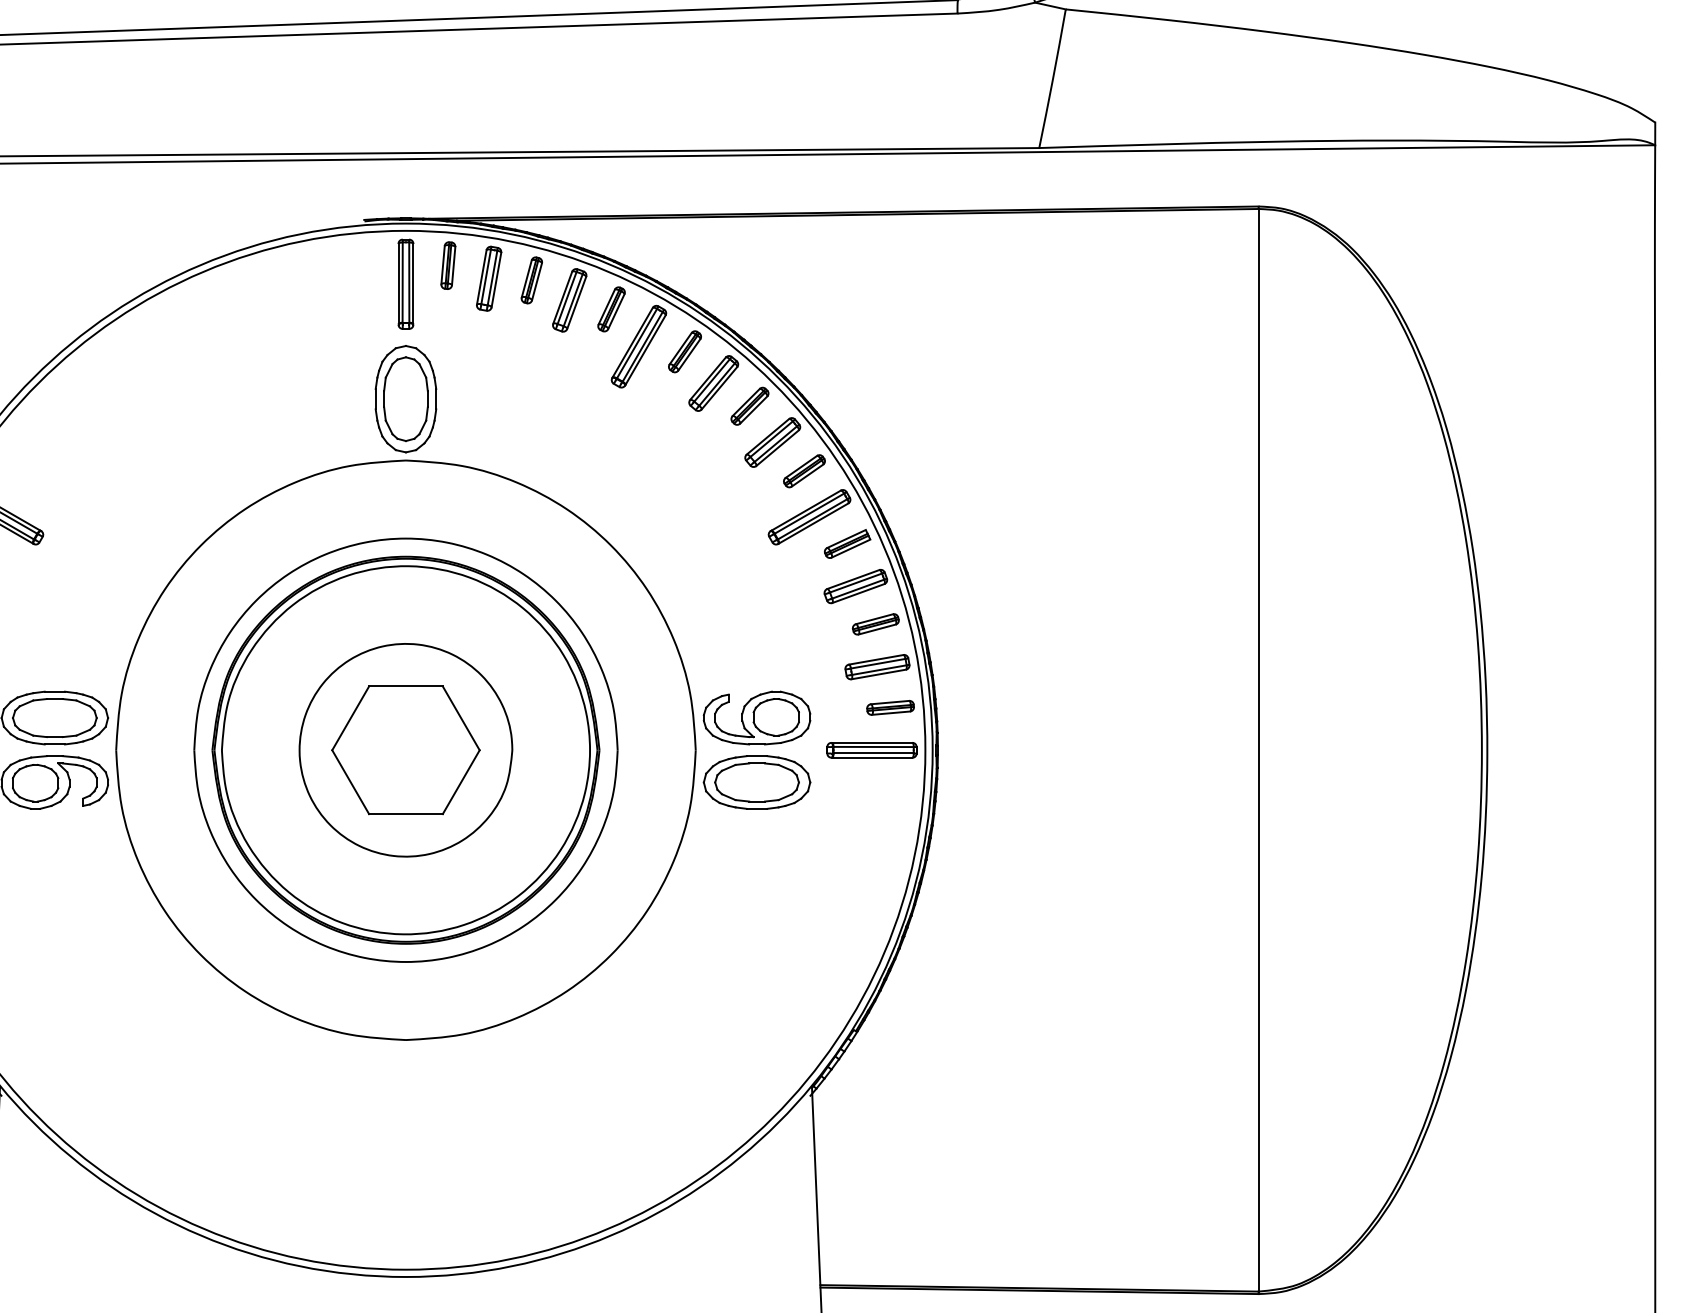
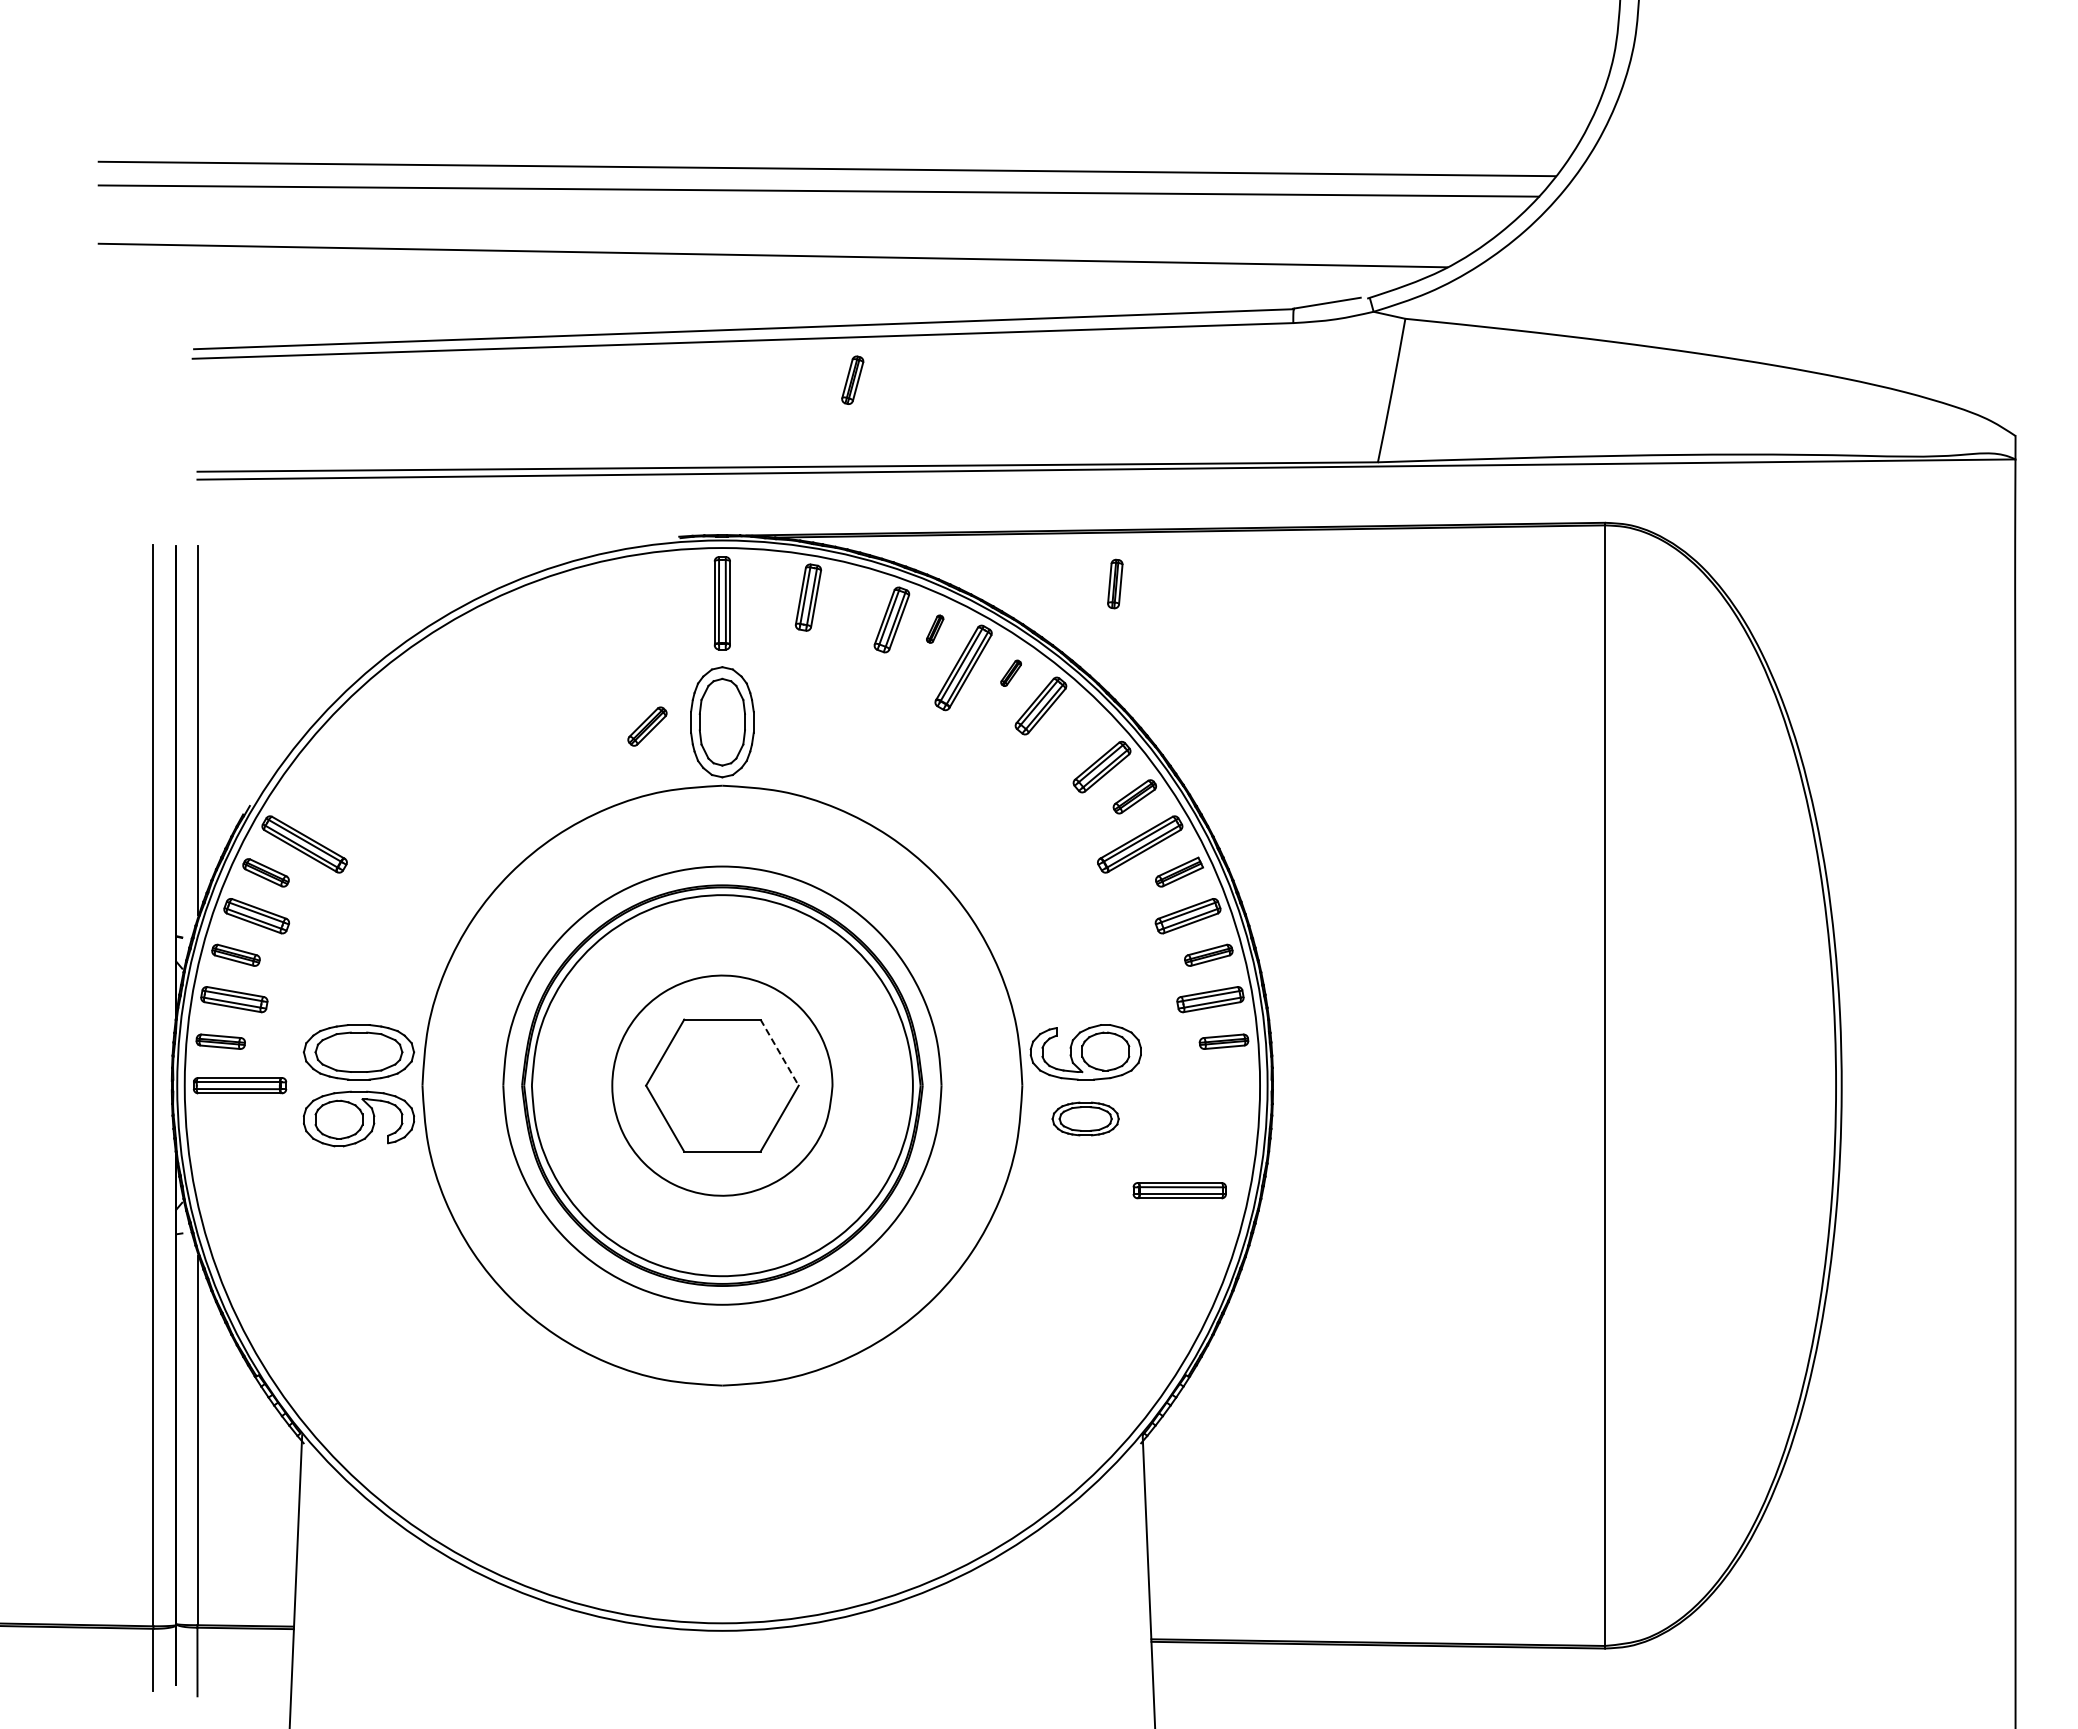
part: (448, 265) -> (1115, 583), moved
part: (531, 279) -> (852, 379), moved
part: (610, 308) -> (934, 628), size x0.6
part: (684, 352) -> (1010, 673), size x0.6
part: (749, 406) -> (647, 726), moved
line: (461, 719) -> (779, 1053), solid -> dashed
part: (871, 750) -> (1179, 1190), moved
part: (756, 781) -> (1085, 1118), size x0.6

